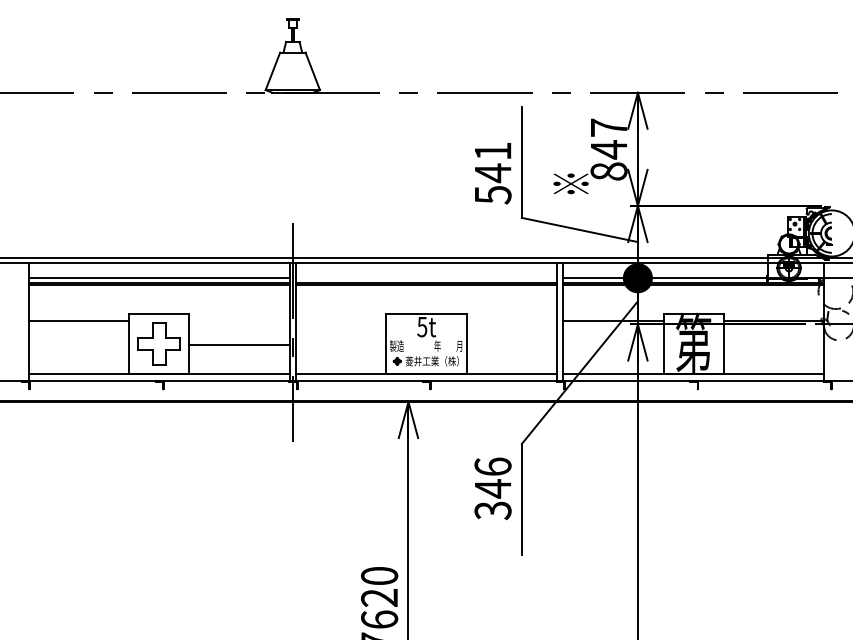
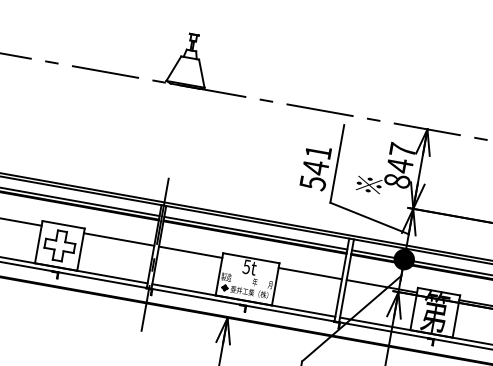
line: (426, 278) -> (255, 233), added
line: (341, 320) -> (190, 252), added
line: (511, 320) -> (310, 273), added
line: (239, 344) -> (119, 239), moved

